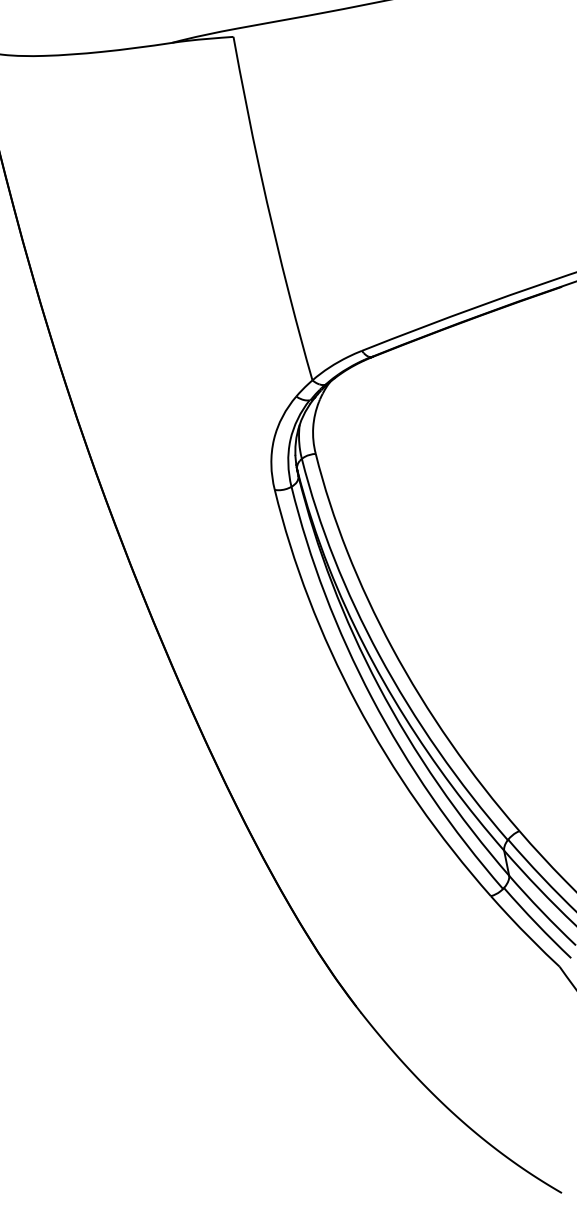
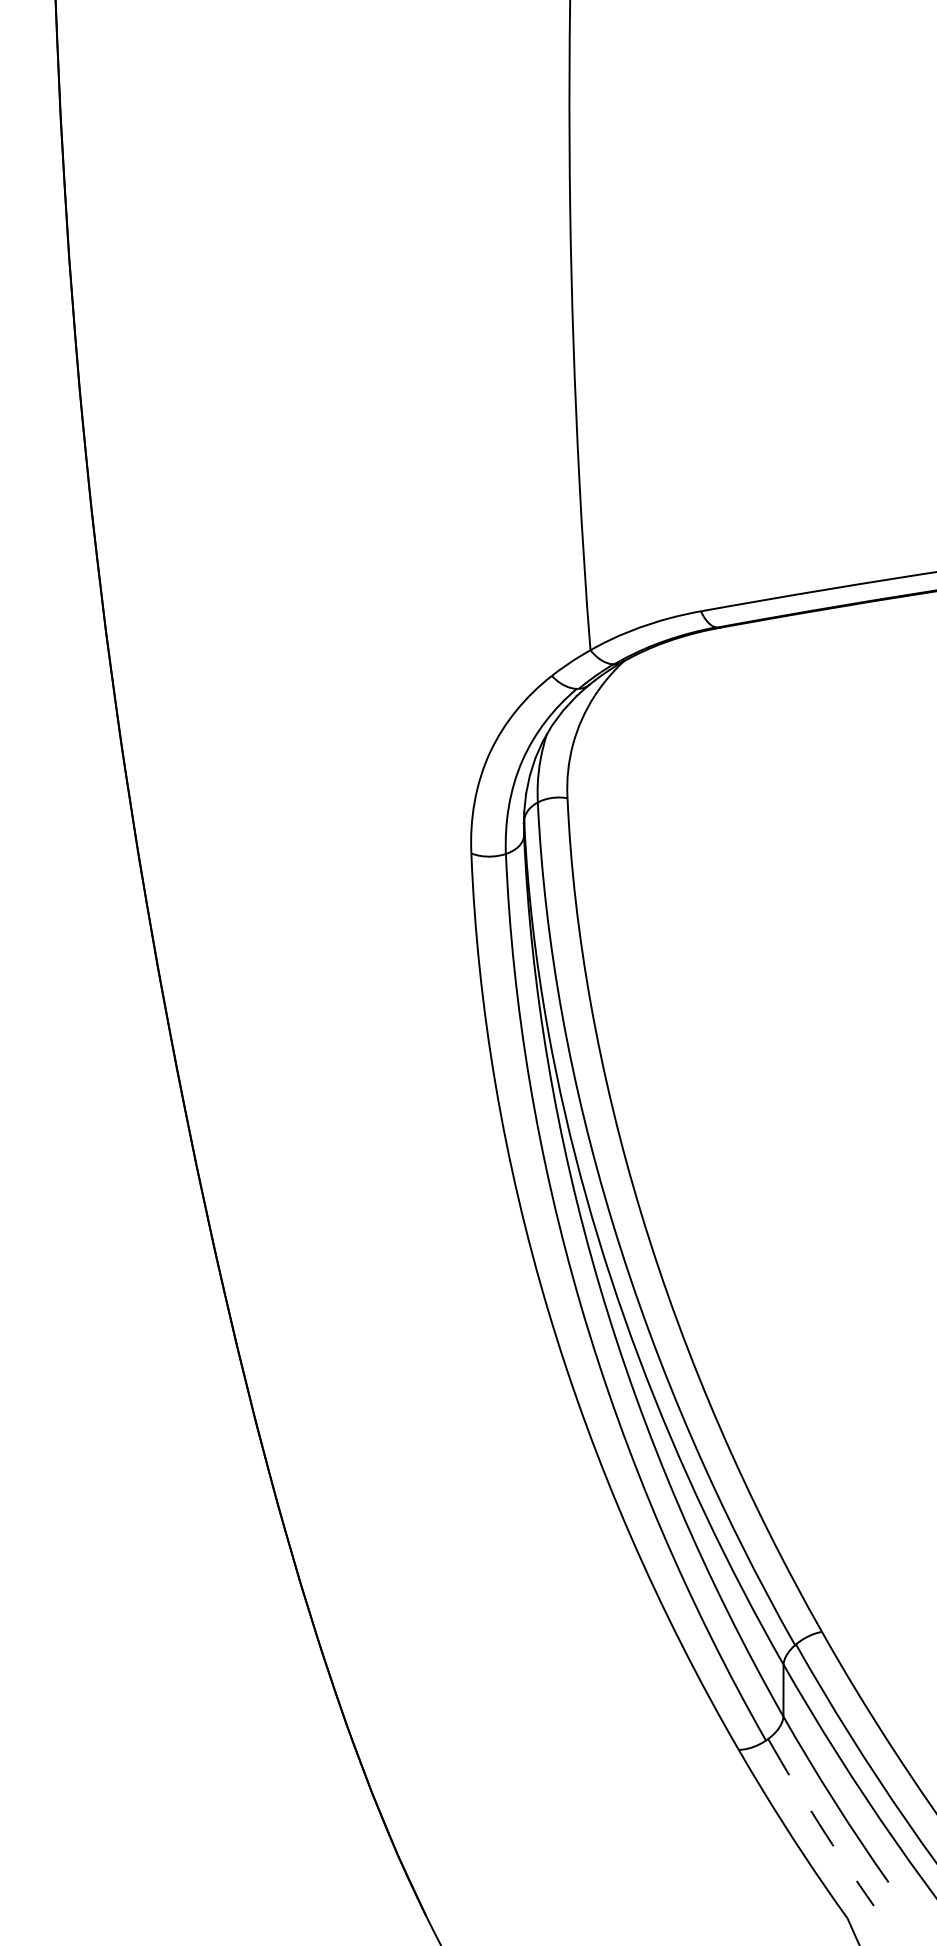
arc: (536, 923) -> (818, 1822), solid -> dashed

